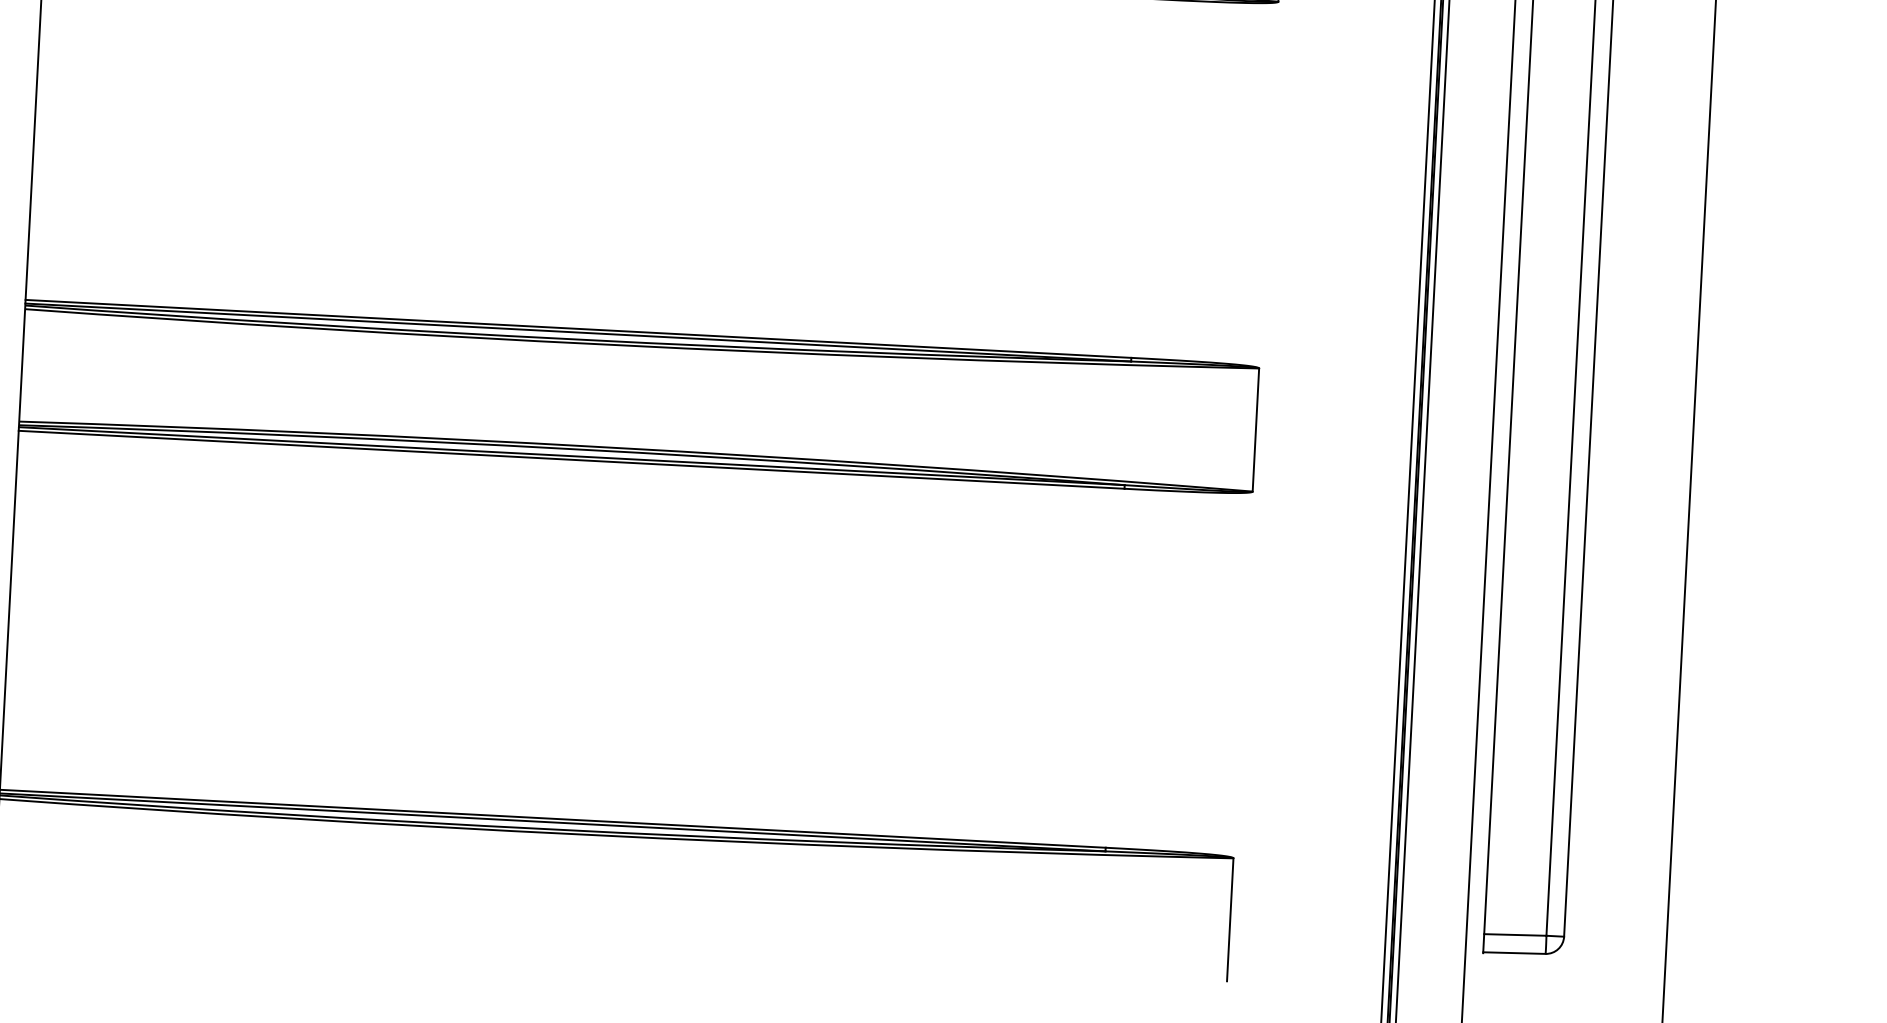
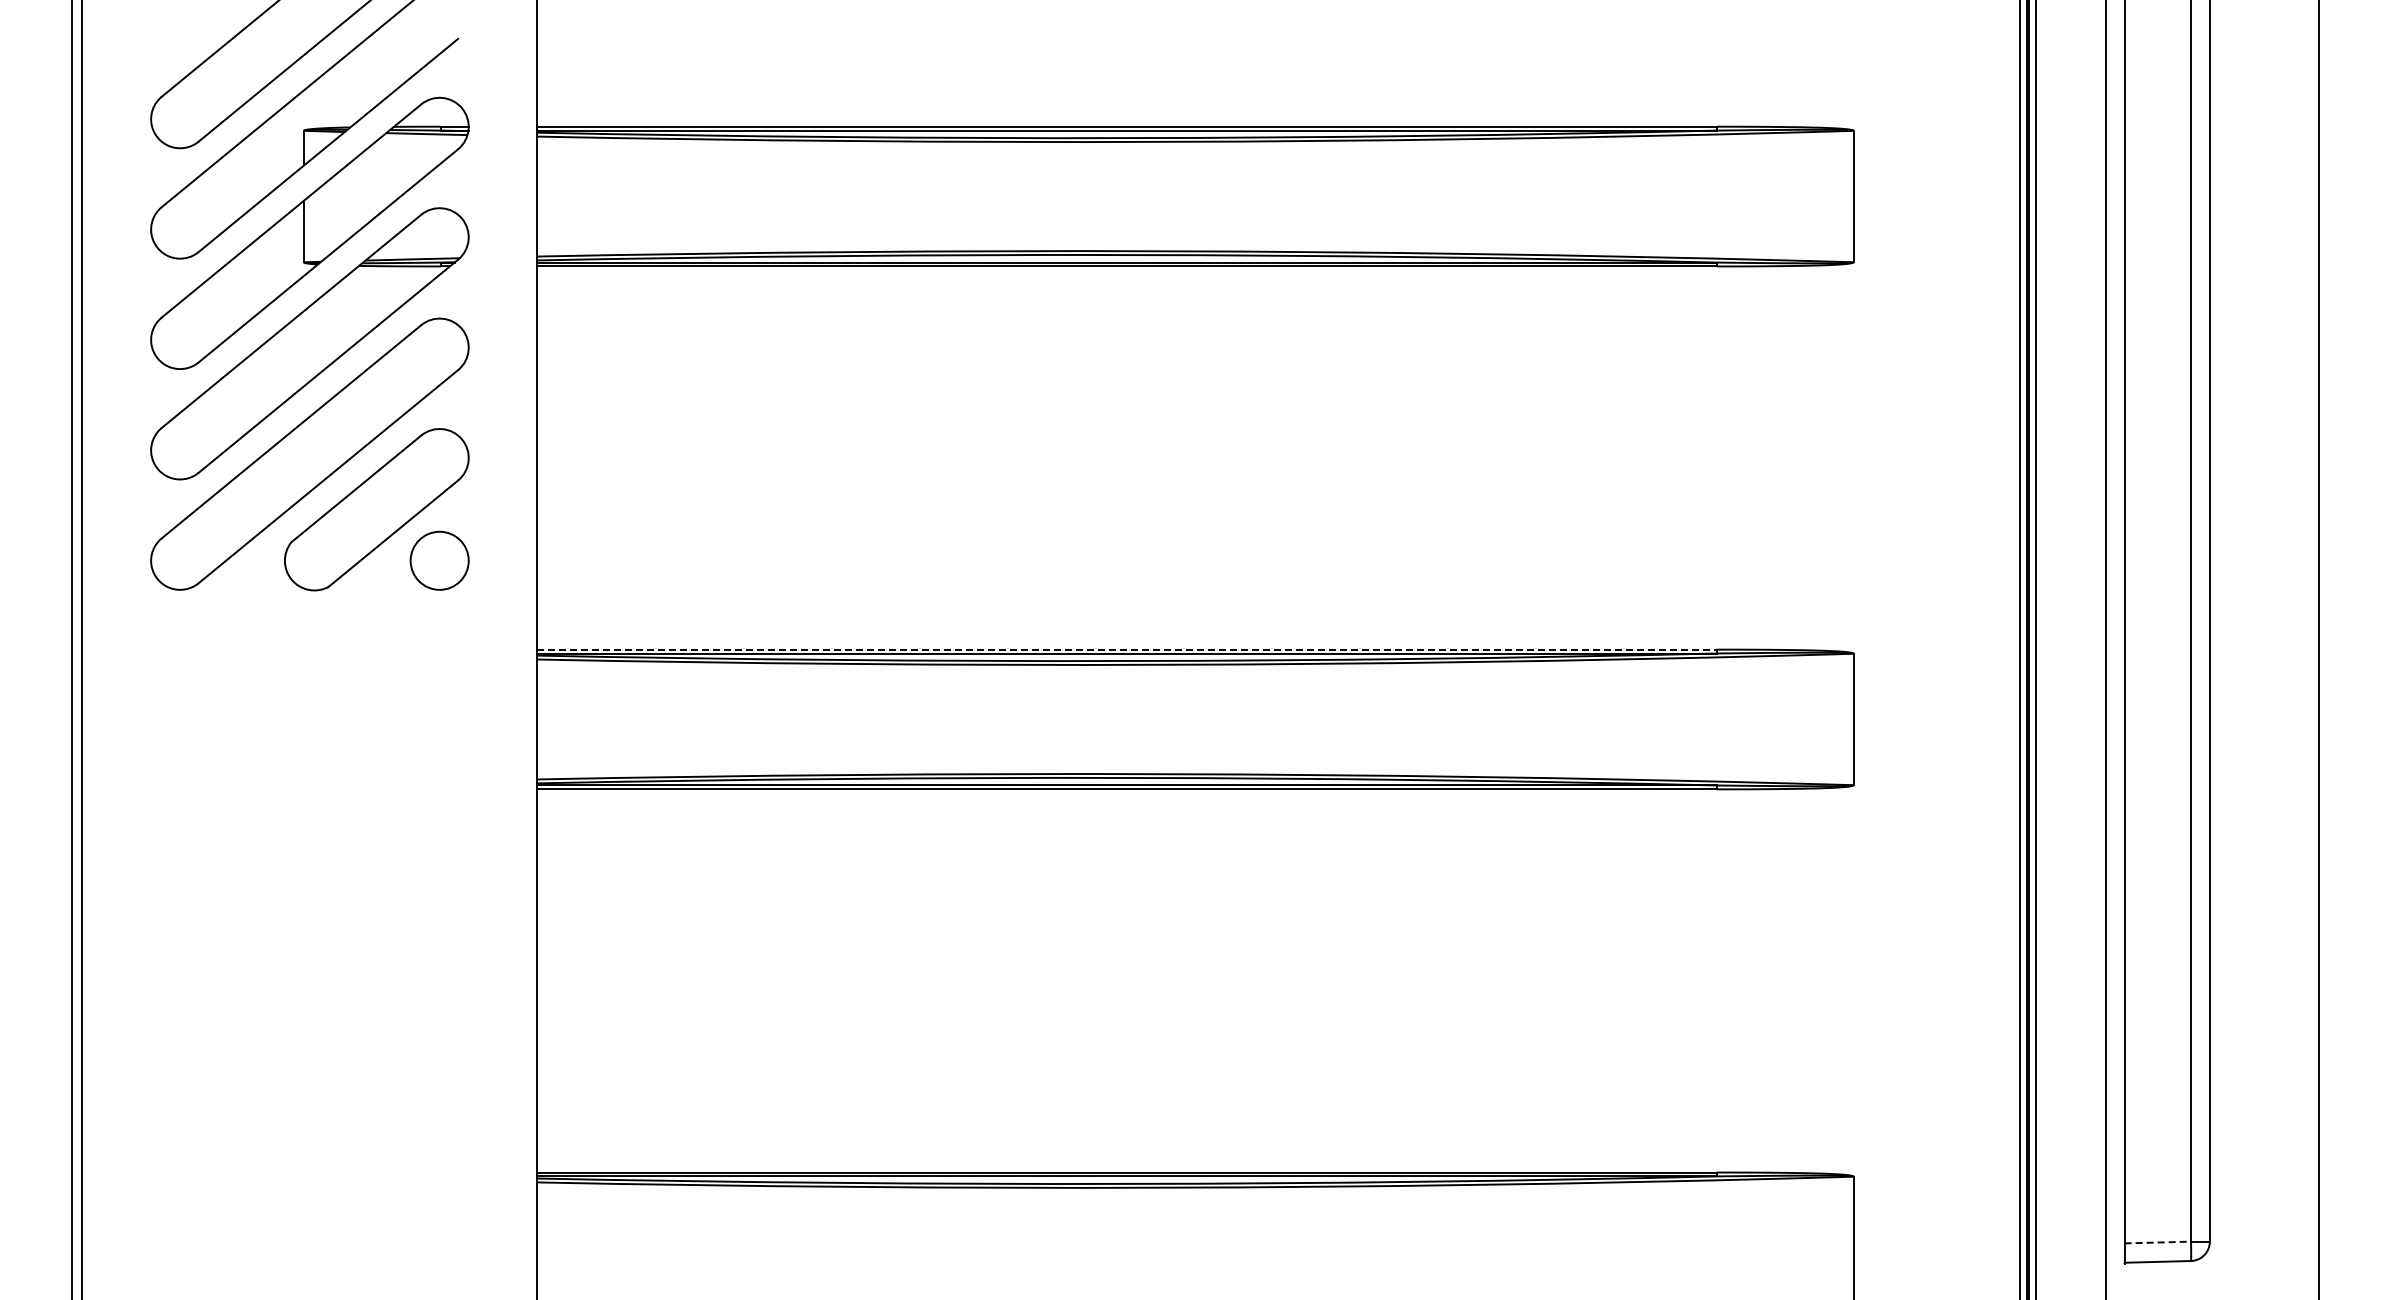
line: (579, 328) -> (1127, 649), solid -> dashed
line: (1515, 934) -> (2158, 1242), solid -> dashed

